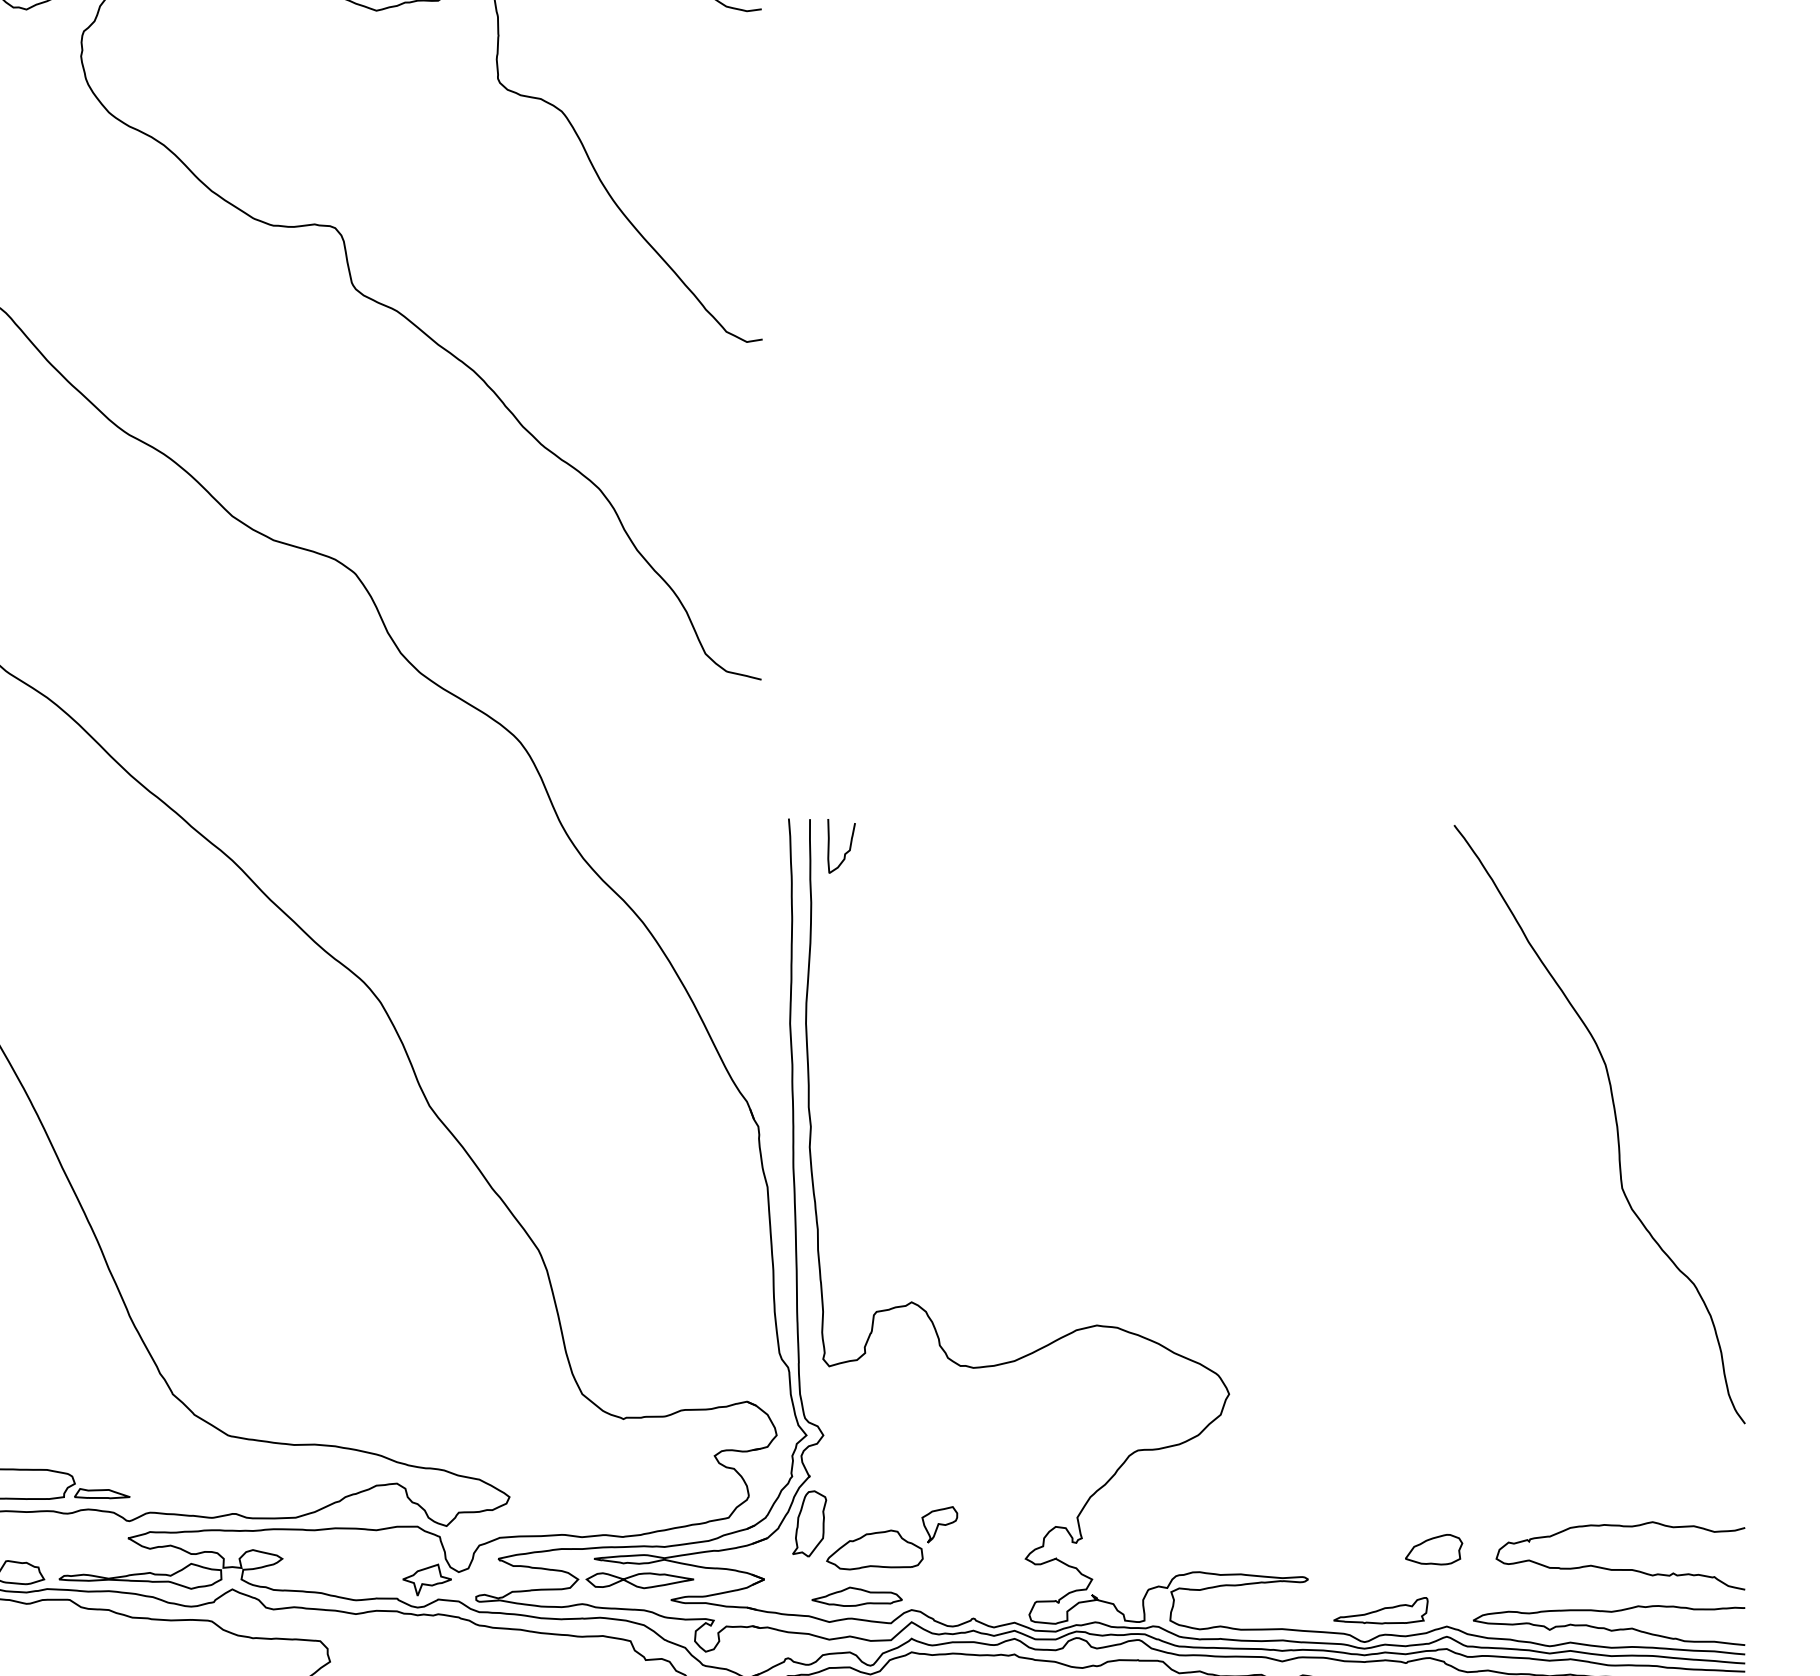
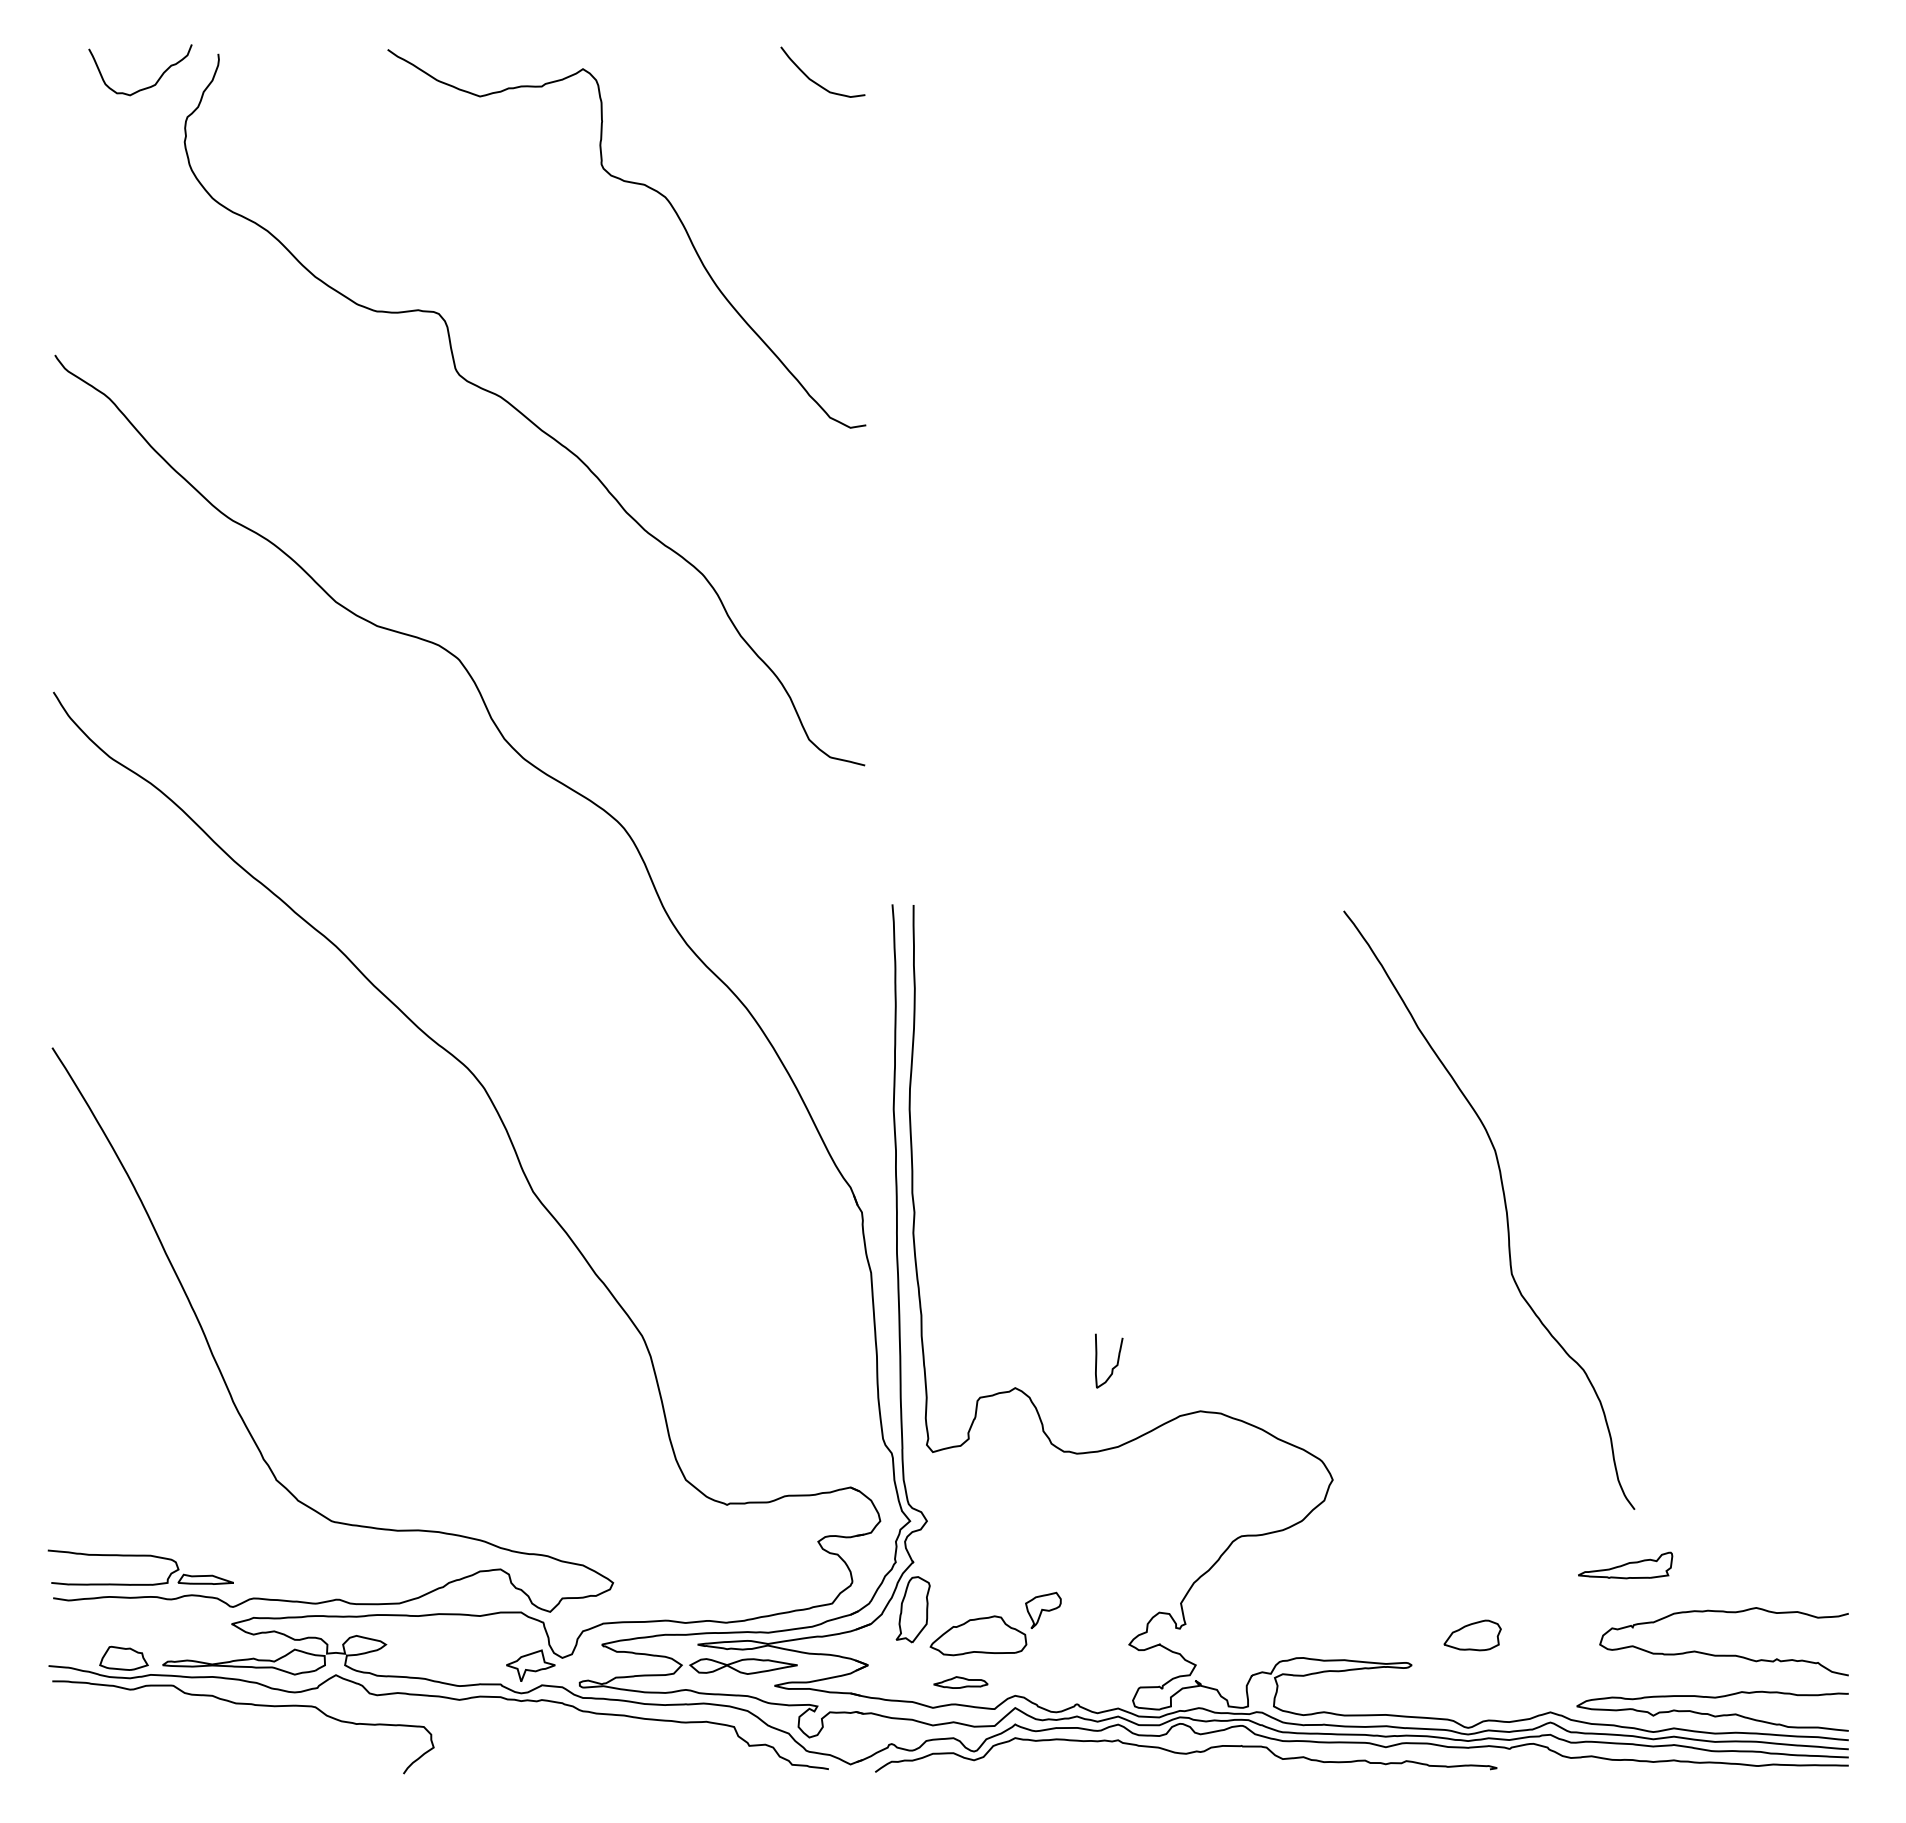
curve: (848, 848) -> (1116, 1363), moved
curve: (1614, 1119) -> (1504, 1205), moved
part: (1433, 1549) -> (1472, 1635), moved
part: (856, 1596) -> (960, 1682), size x0.6
part: (1380, 1610) -> (1625, 1565), moved

